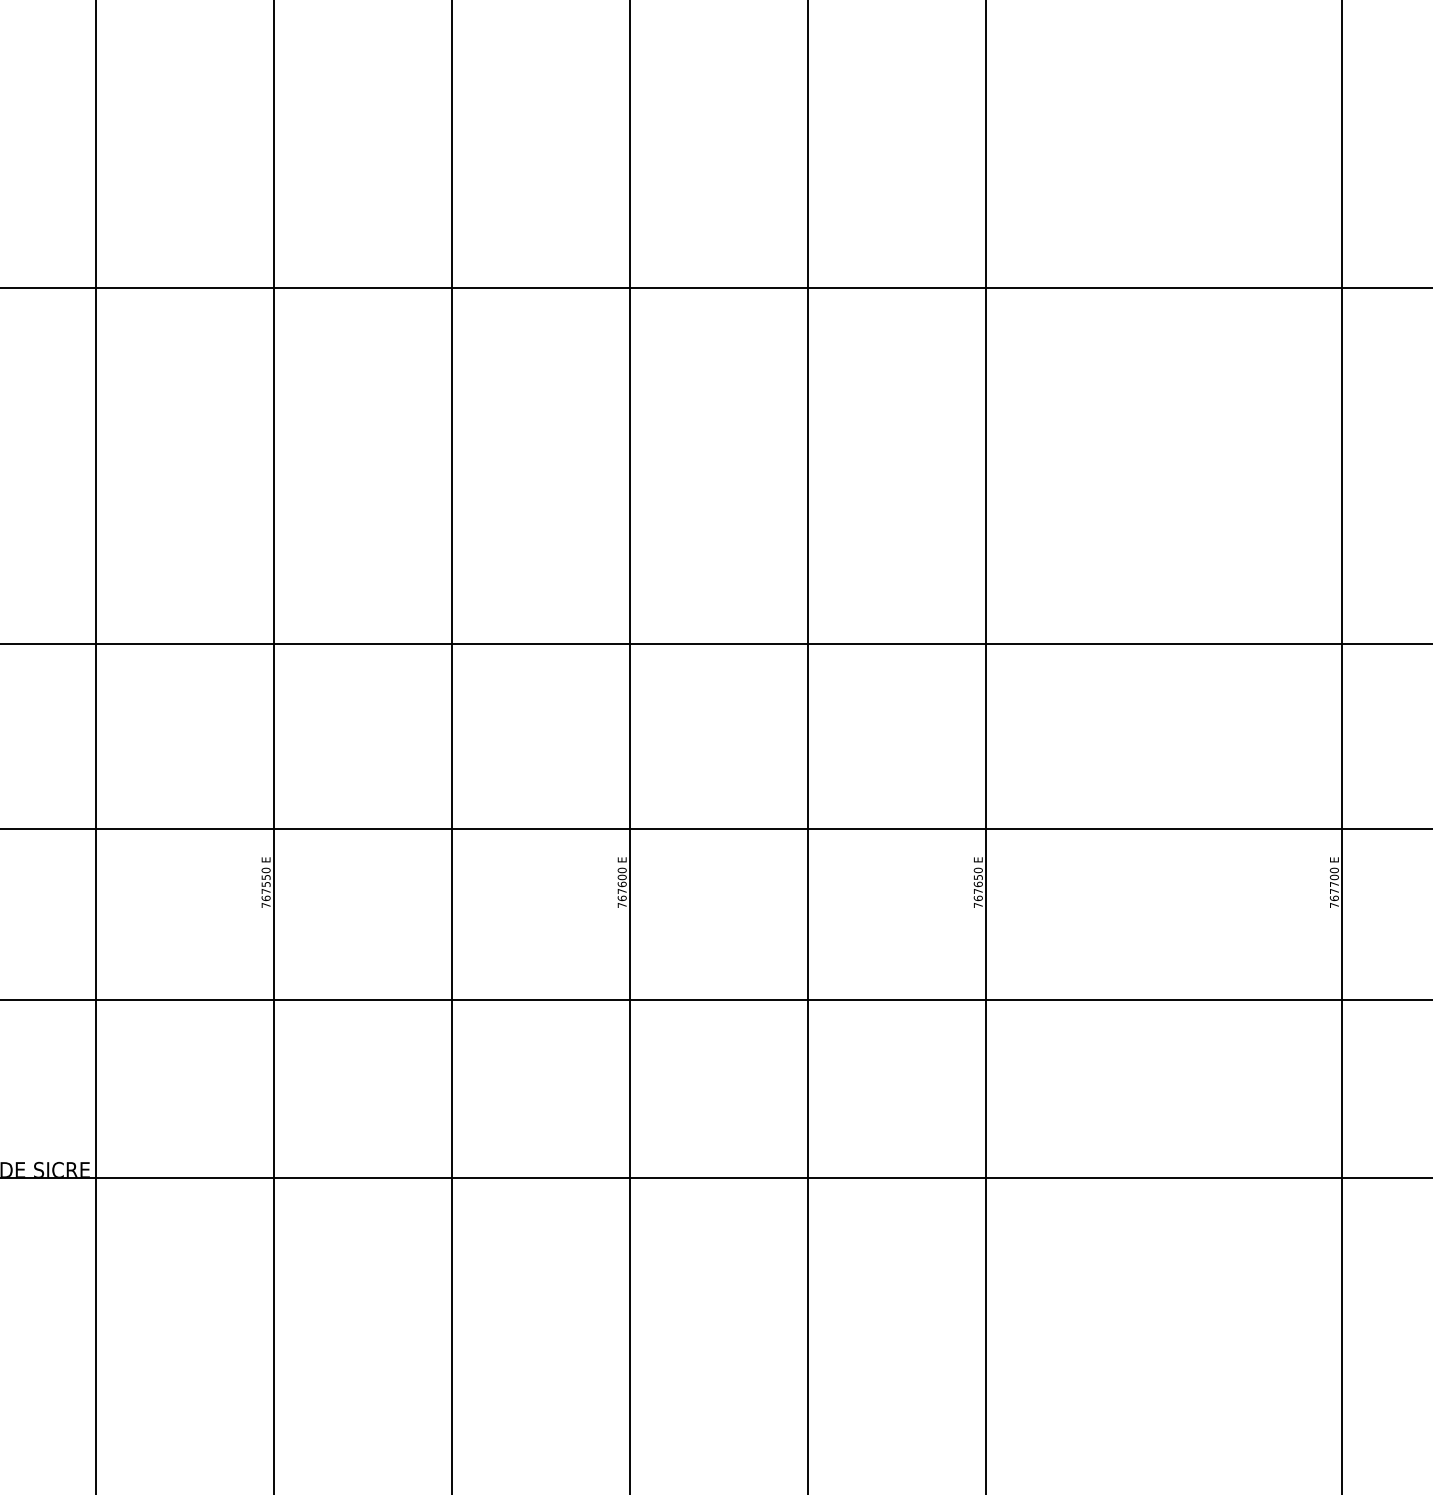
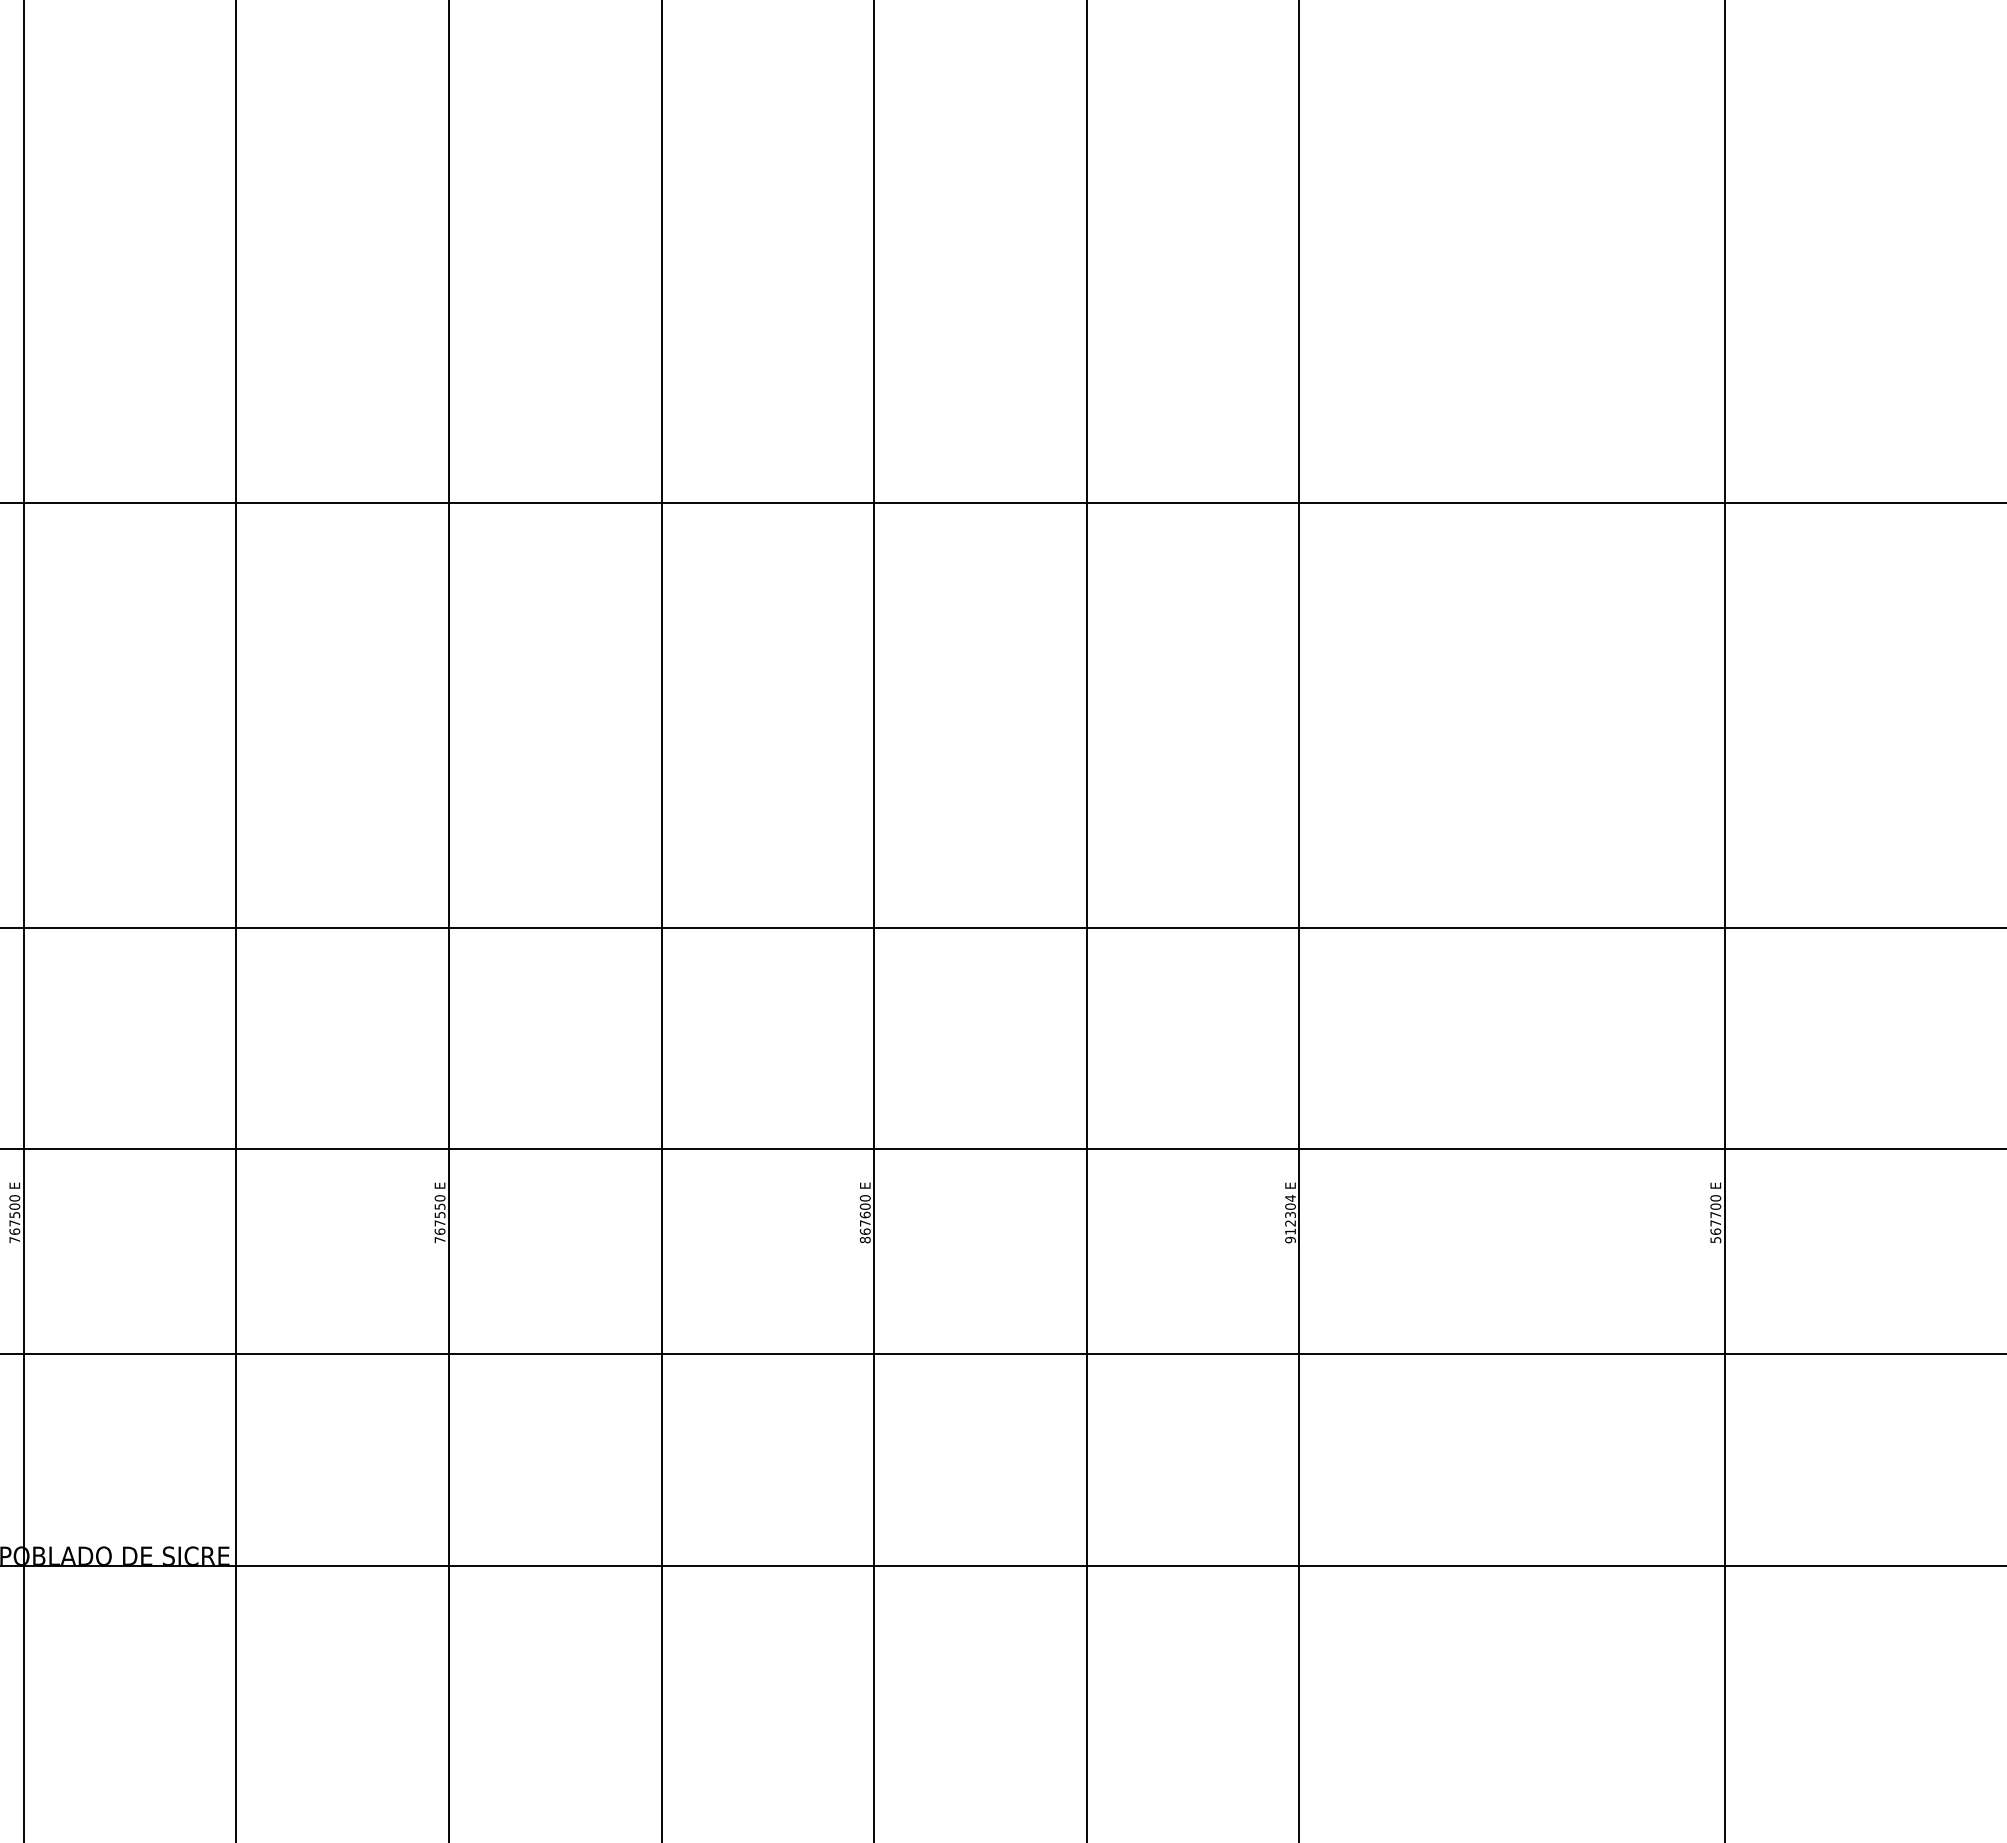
text: (978, 888) -> (1290, 1219), 767650 -> 912304
text: (621, 904) -> (864, 1239), 767600 -> 867600
text: (1334, 905) -> (1715, 1240), 767700 -> 567700

